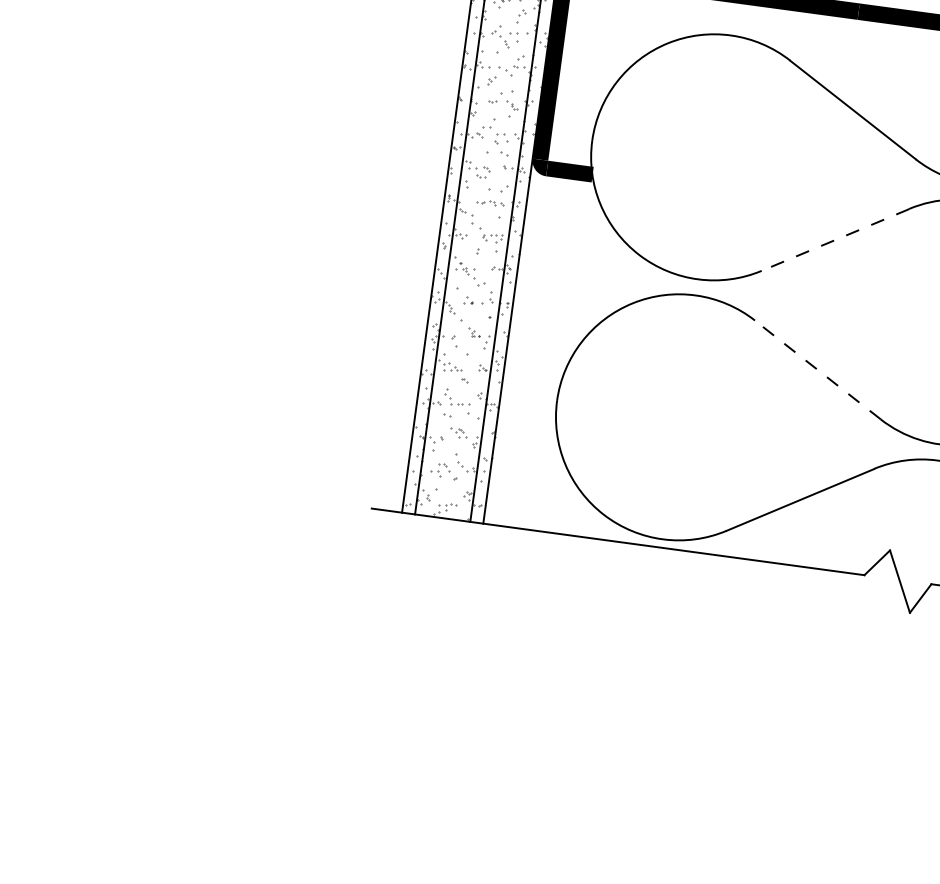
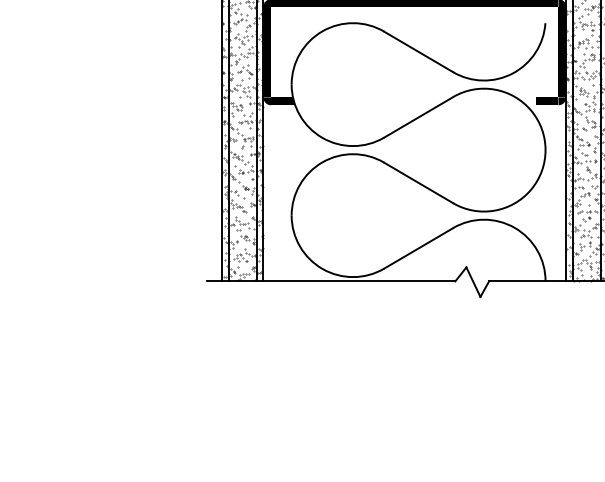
line: (835, 240) -> (418, 117), dashed -> solid
line: (817, 369) -> (418, 182), dashed -> solid

